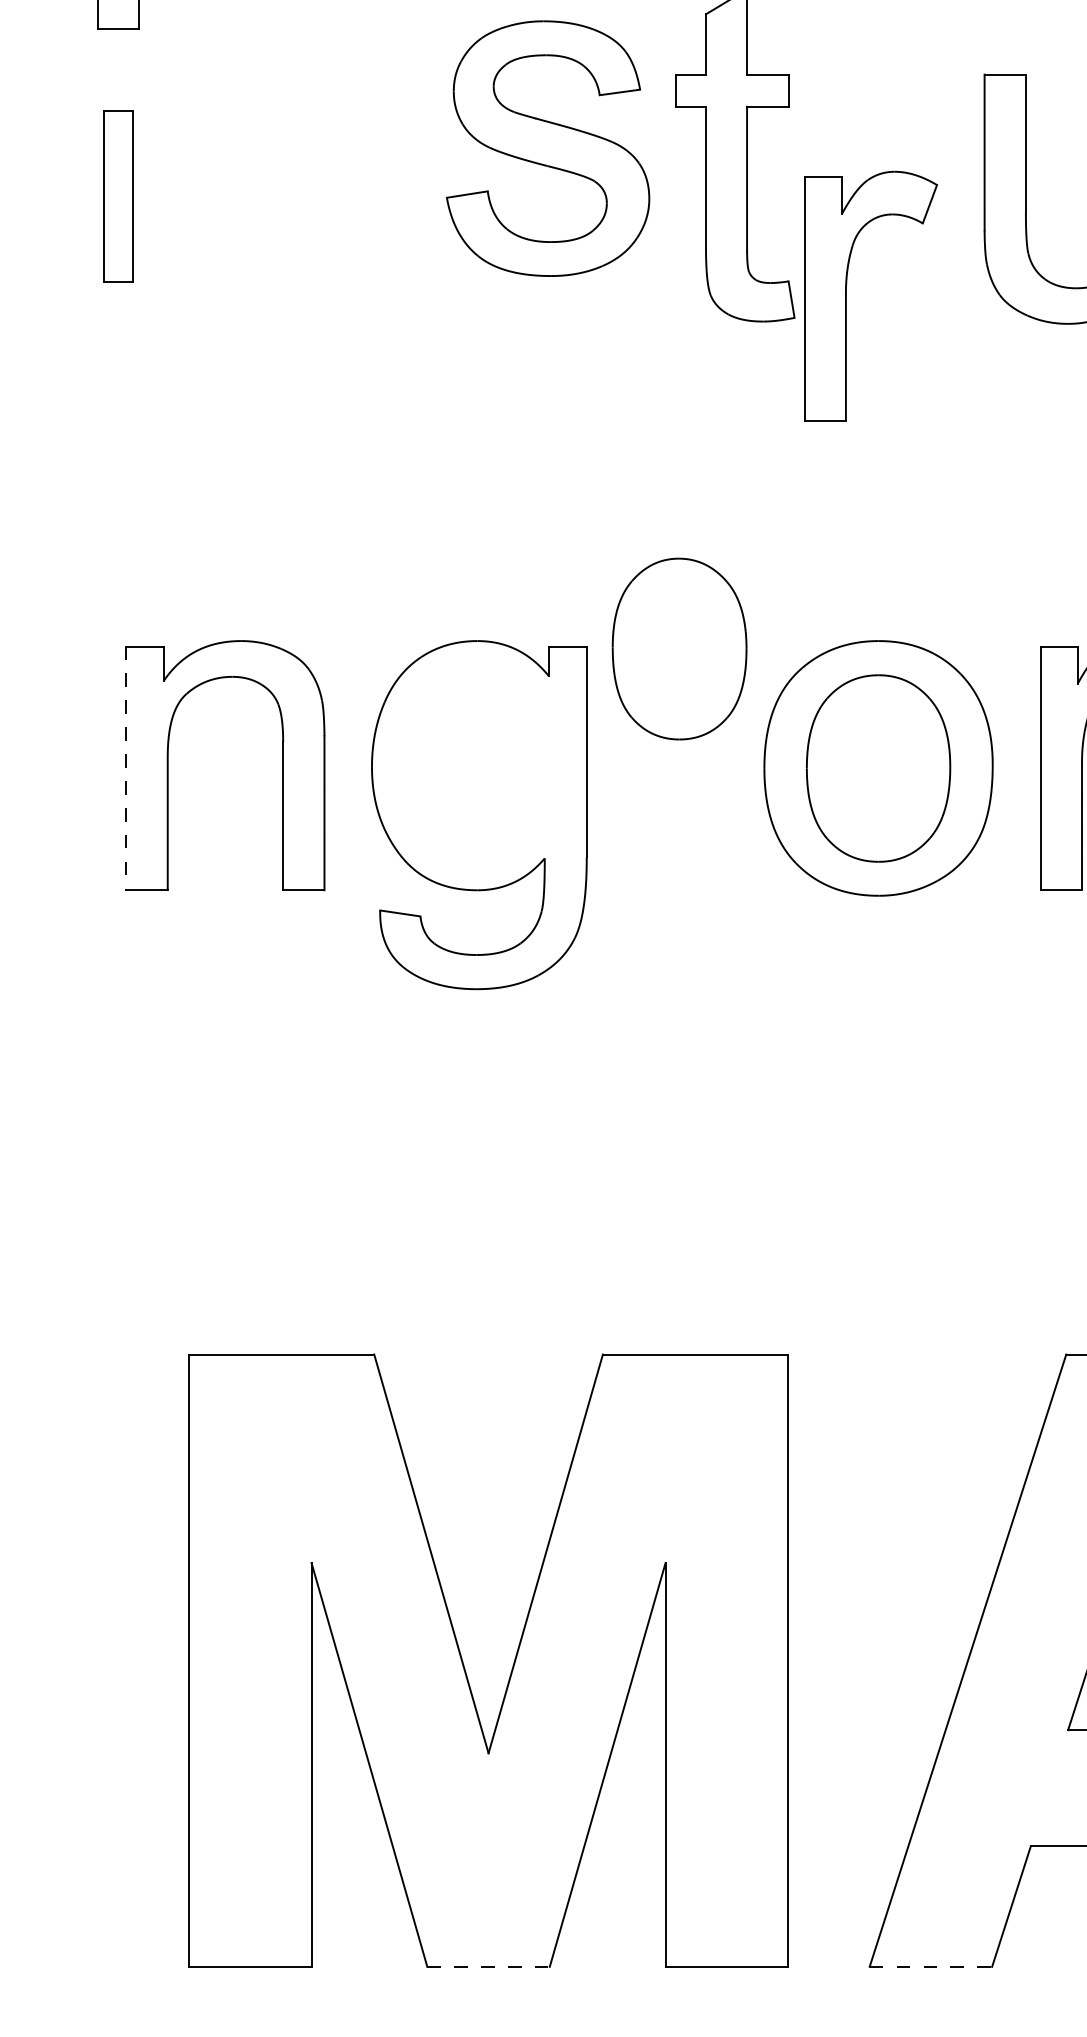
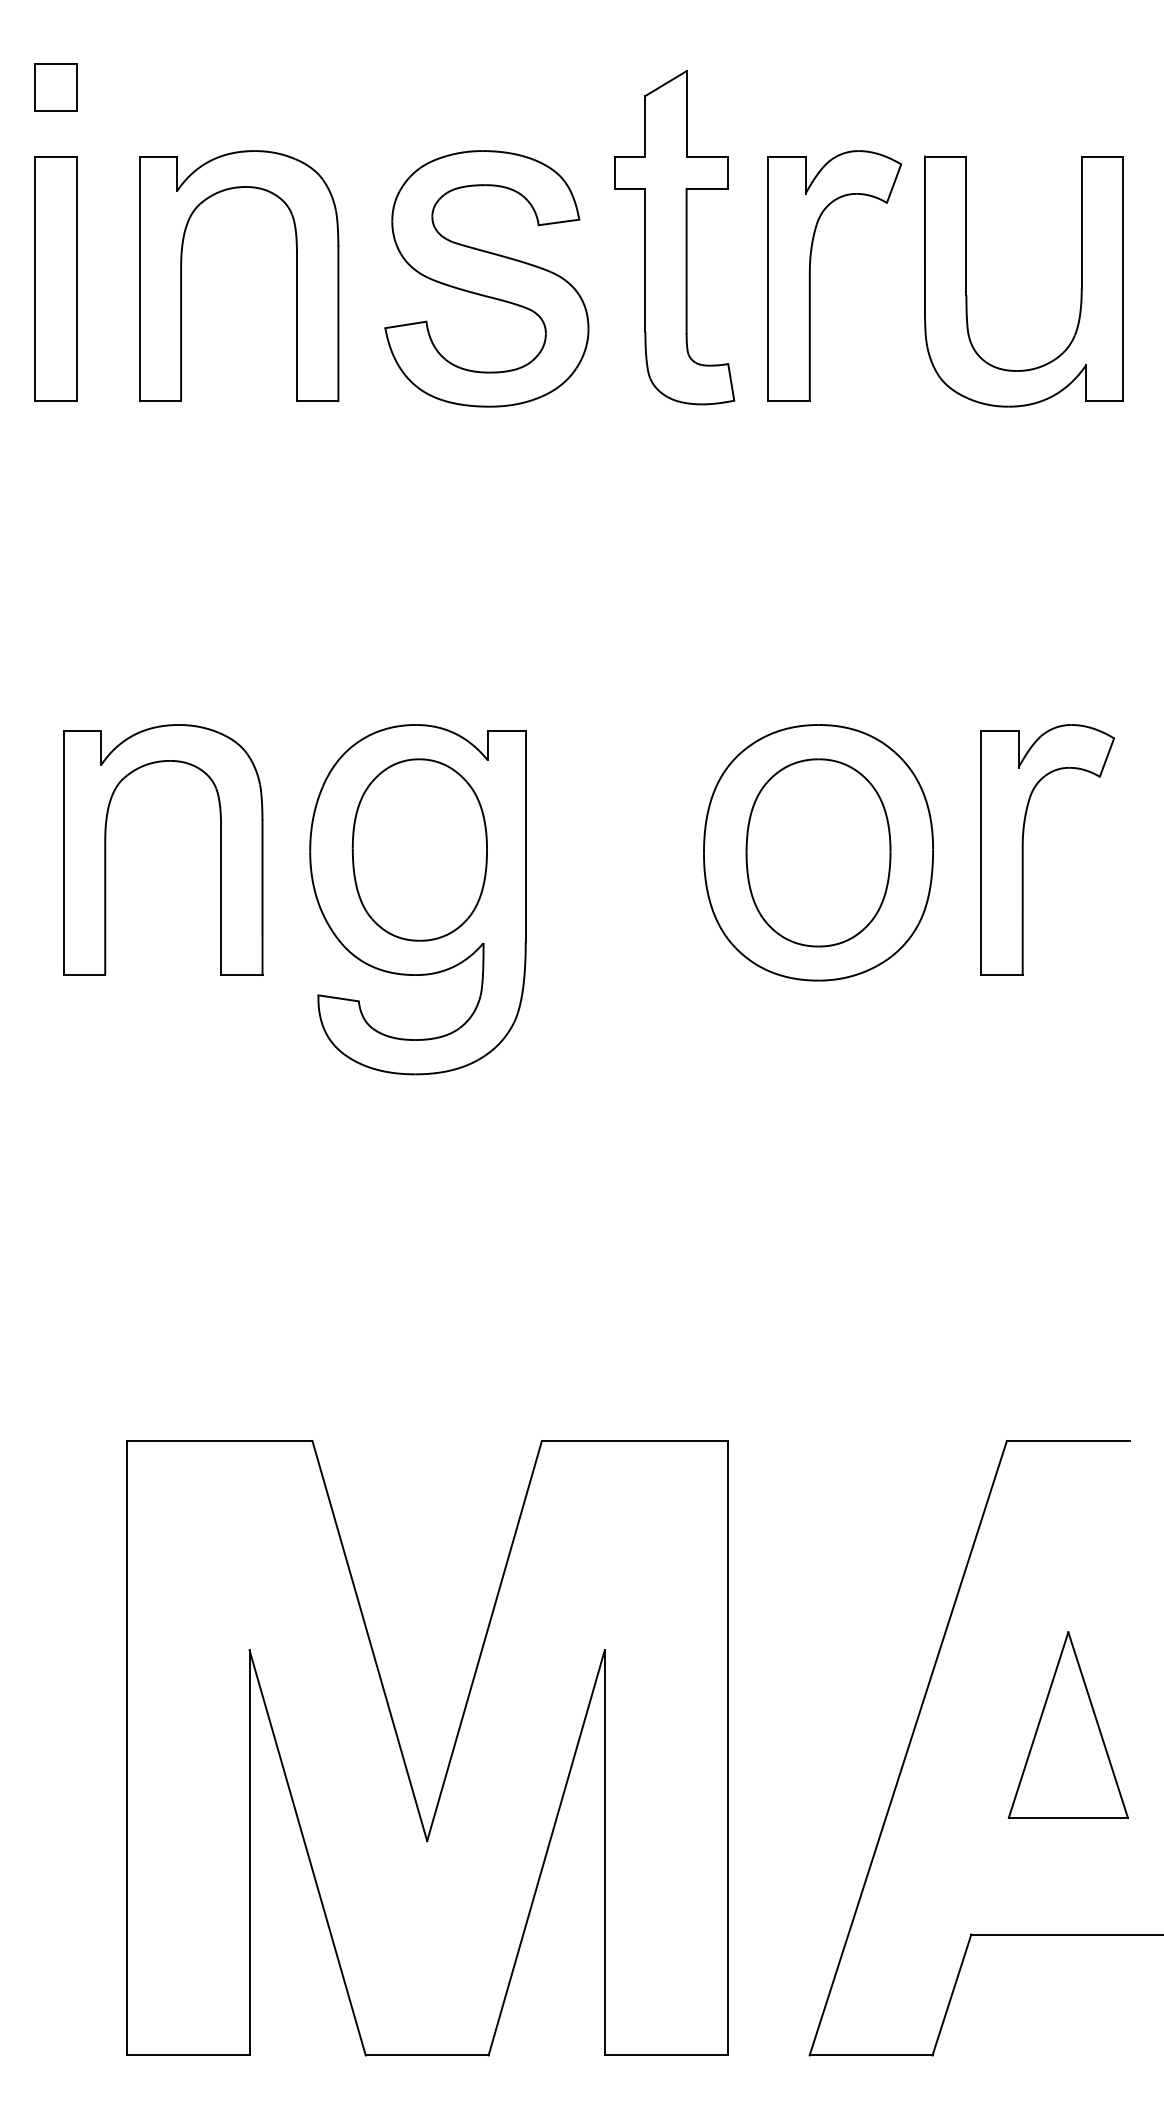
part: (547, 148) -> (486, 278), moved
part: (358, 194) -> (296, 276), added
part: (118, 196) -> (55, 278), size x1.43
part: (846, 295) -> (810, 275), moved
part: (679, 648) -> (419, 849), moved
line: (126, 769) -> (63, 853), dashed -> solid
line: (488, 1966) -> (427, 2055), dashed -> solid
line: (931, 1966) -> (871, 2055), dashed -> solid

